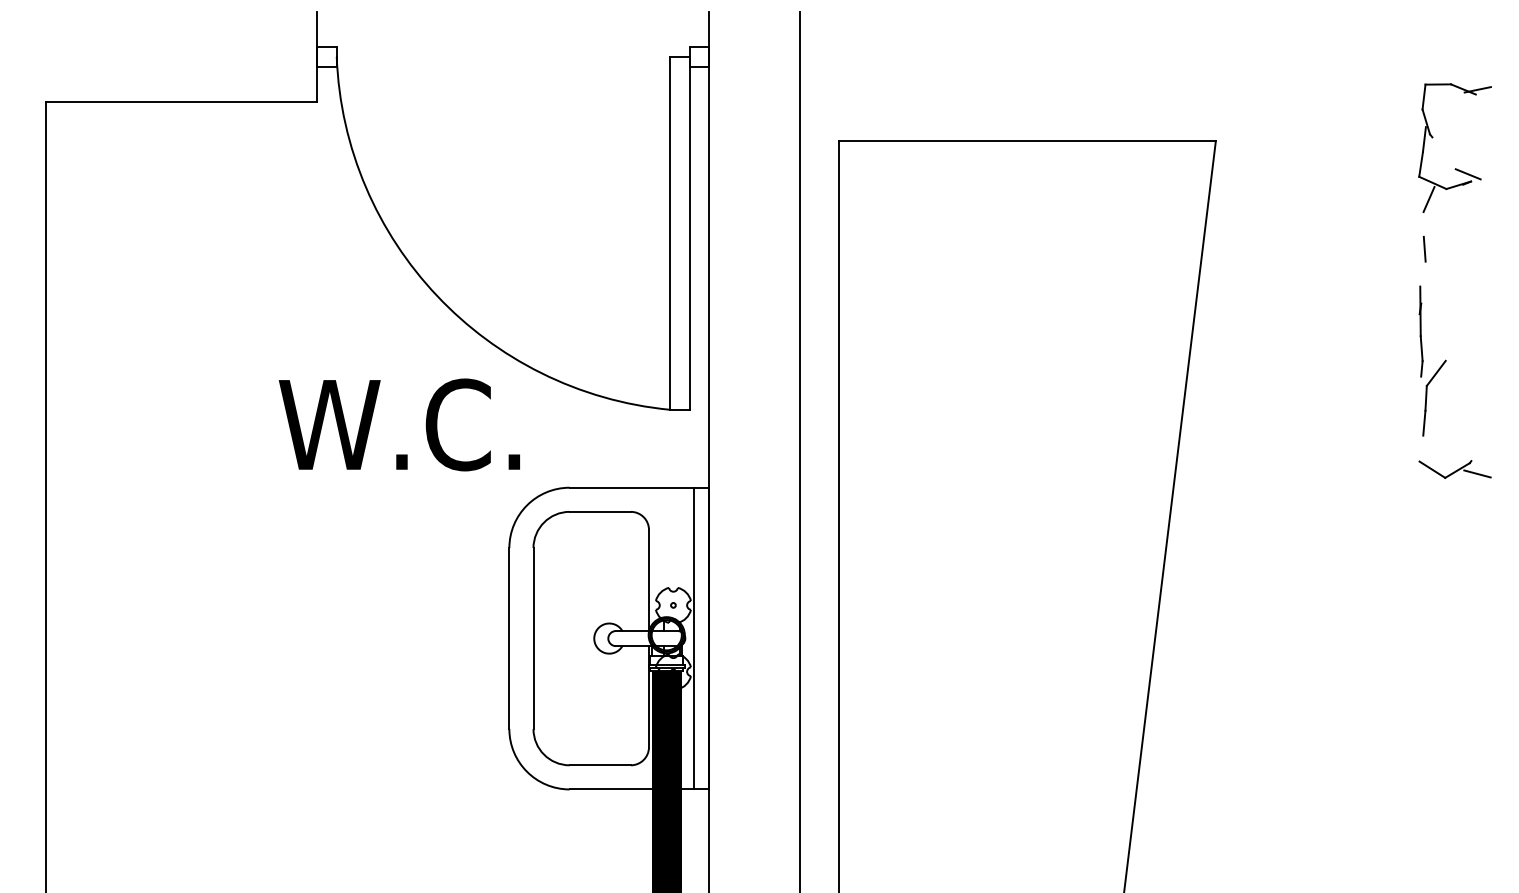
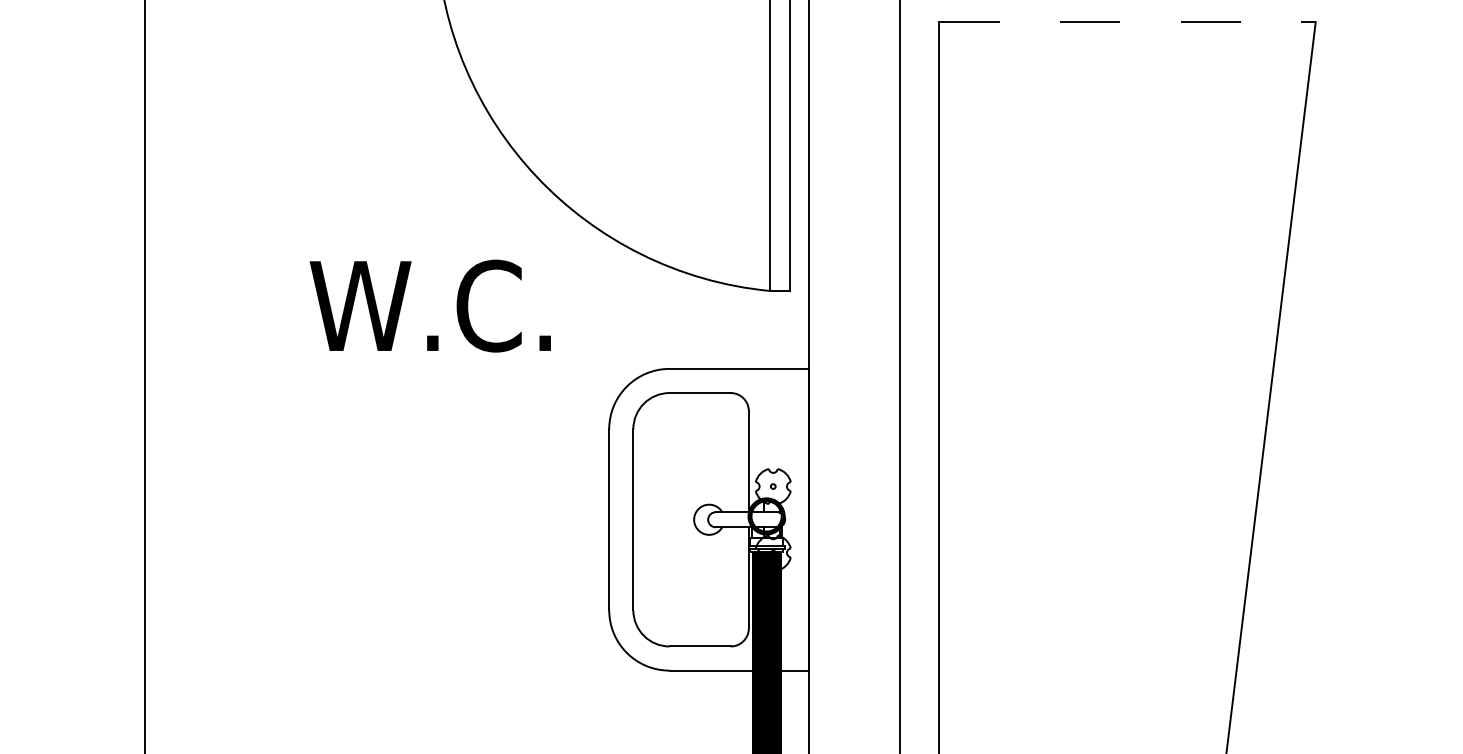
line: (1028, 140) -> (1128, 21), solid -> dashed
text: (398, 424) -> (429, 305), moved
line: (694, 638) -> (794, 519), removed

